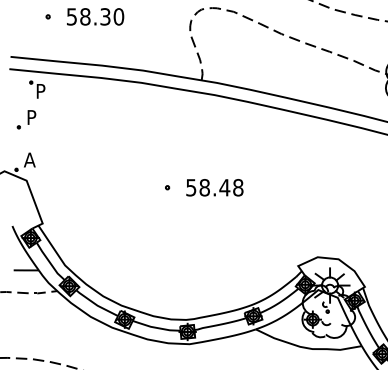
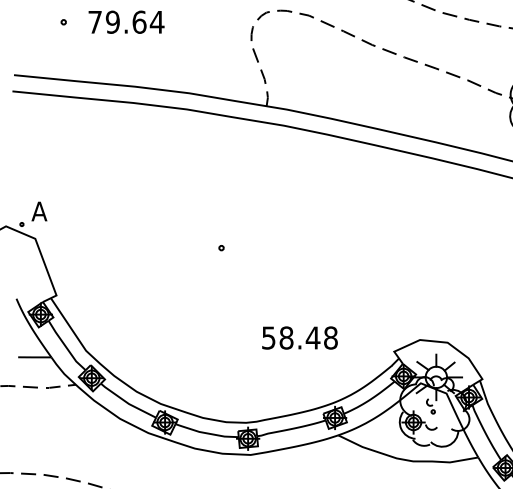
text: (95, 16) -> (126, 21), 58.30 -> 79.64
part: (37, 89) -> (49, 118), removed
part: (26, 119) -> (35, 157), removed
text: (214, 187) -> (299, 337), moved

